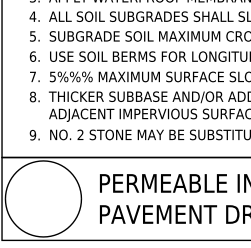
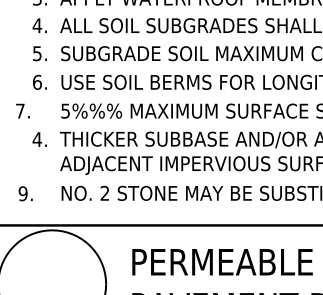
text: (34, 76) -> (22, 110), moved
text: (32, 96) -> (36, 138), 8. -> 4.
text: (34, 135) -> (25, 194), moved

